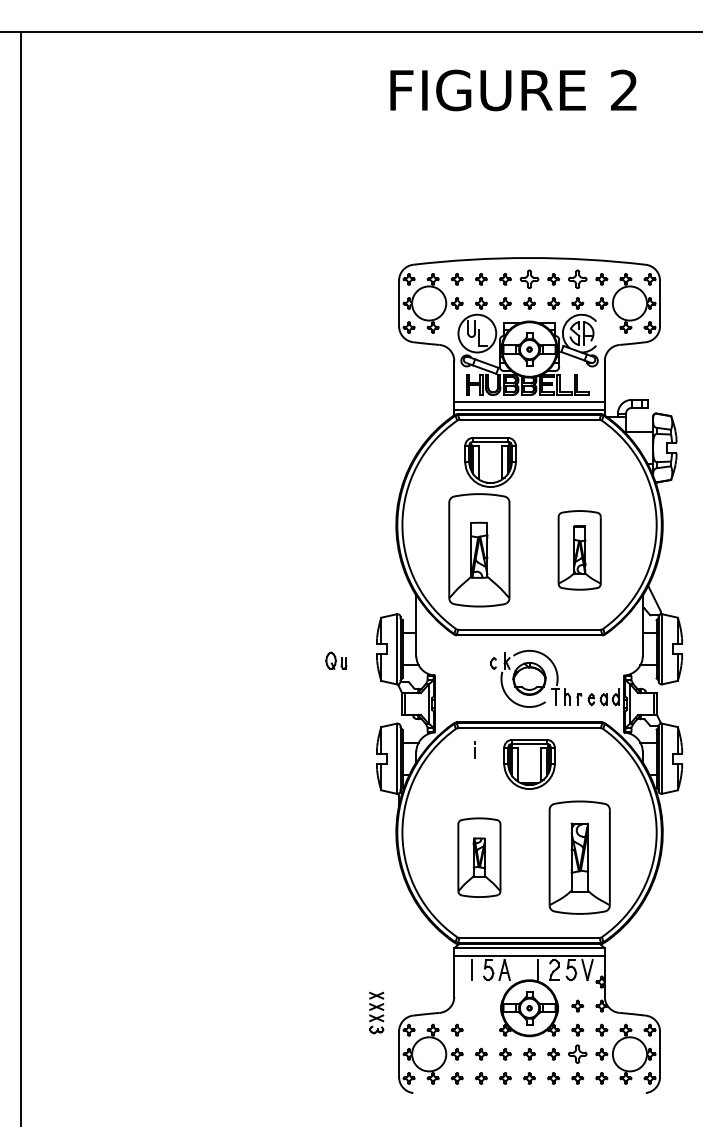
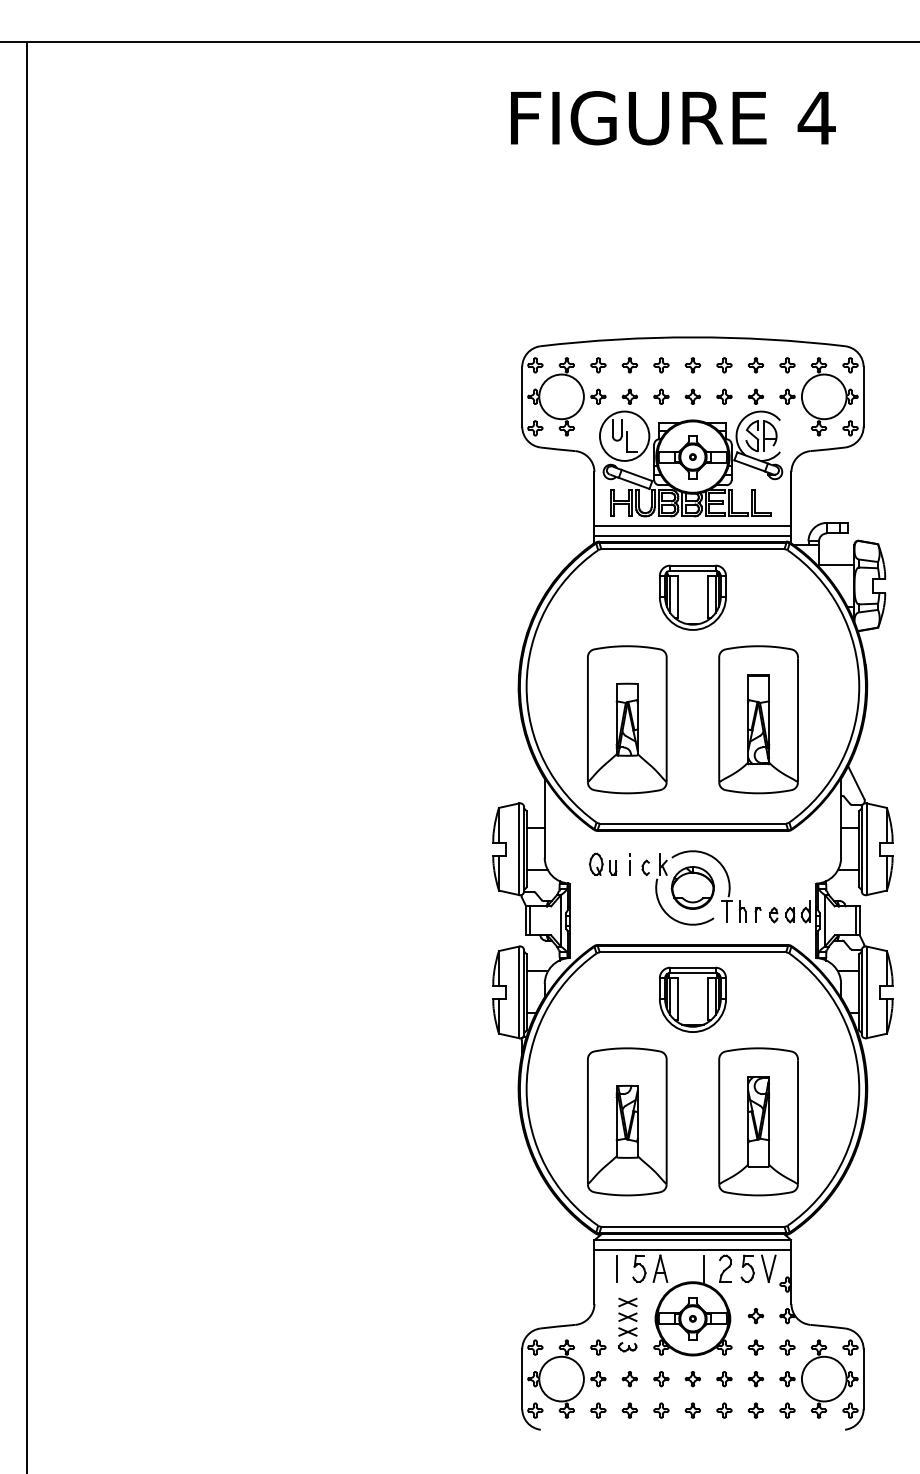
text: (624, 89) -> (816, 117), 2 -> 4
part: (529, 279) -> (692, 365), size x0.62
part: (577, 279) -> (755, 365), size x0.62
part: (490, 462) -> (692, 597), moved
part: (579, 550) -> (758, 719), size x1.43
part: (336, 660) -> (603, 863), moved
line: (474, 750) -> (629, 864), moved
part: (479, 857) -> (627, 1121), size x1.43
part: (376, 1012) -> (627, 1324), moved
part: (577, 1054) -> (755, 1379), size x0.62

